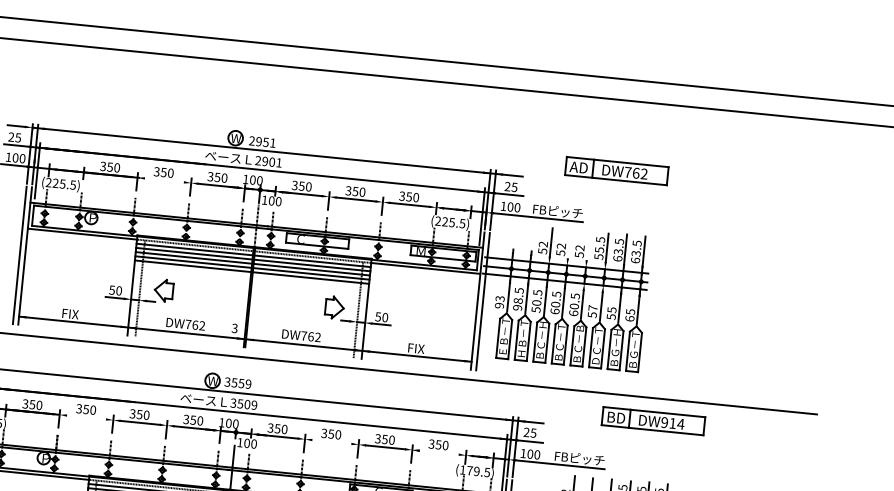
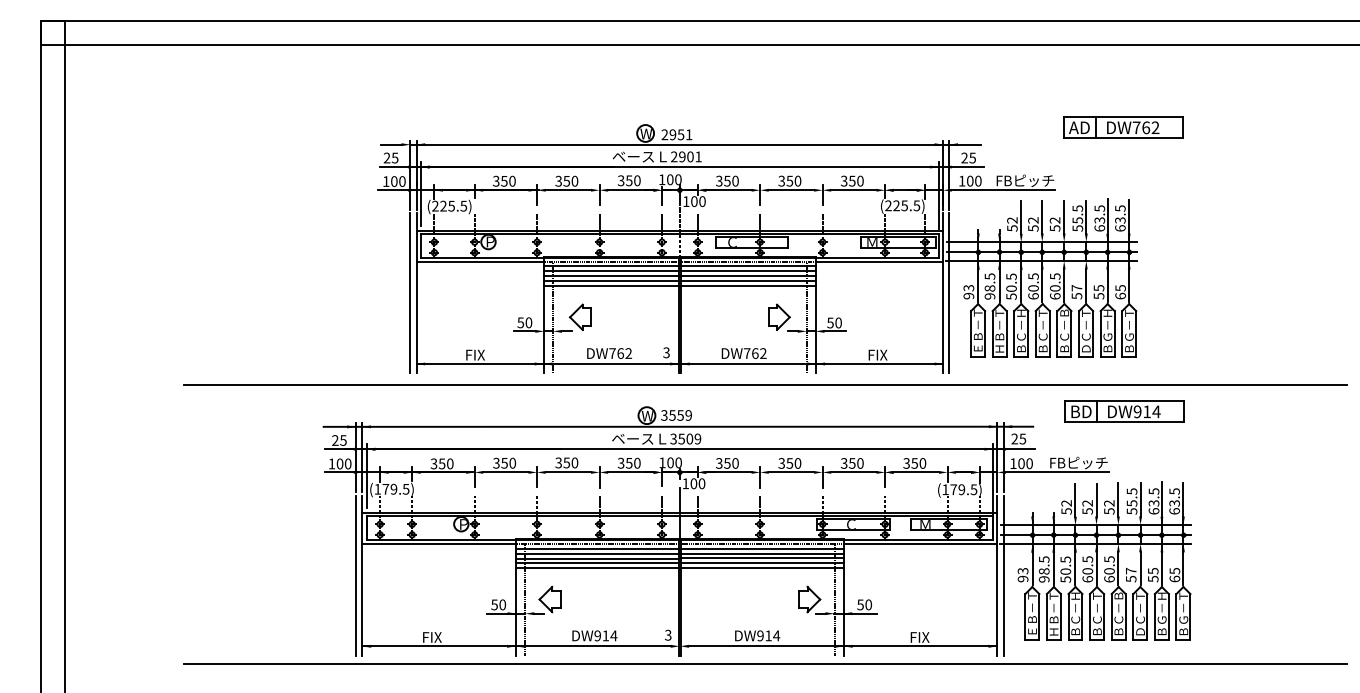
part: (616, 171) -> (1123, 127), moved
line: (164, 180) -> (568, 190), added
line: (569, 244) -> (1042, 217), added
line: (588, 245) -> (1064, 216), added
line: (86, 417) -> (505, 472), added
part: (653, 421) -> (1124, 411), moved
line: (331, 442) -> (791, 472), added
line: (438, 452) -> (915, 472), added

